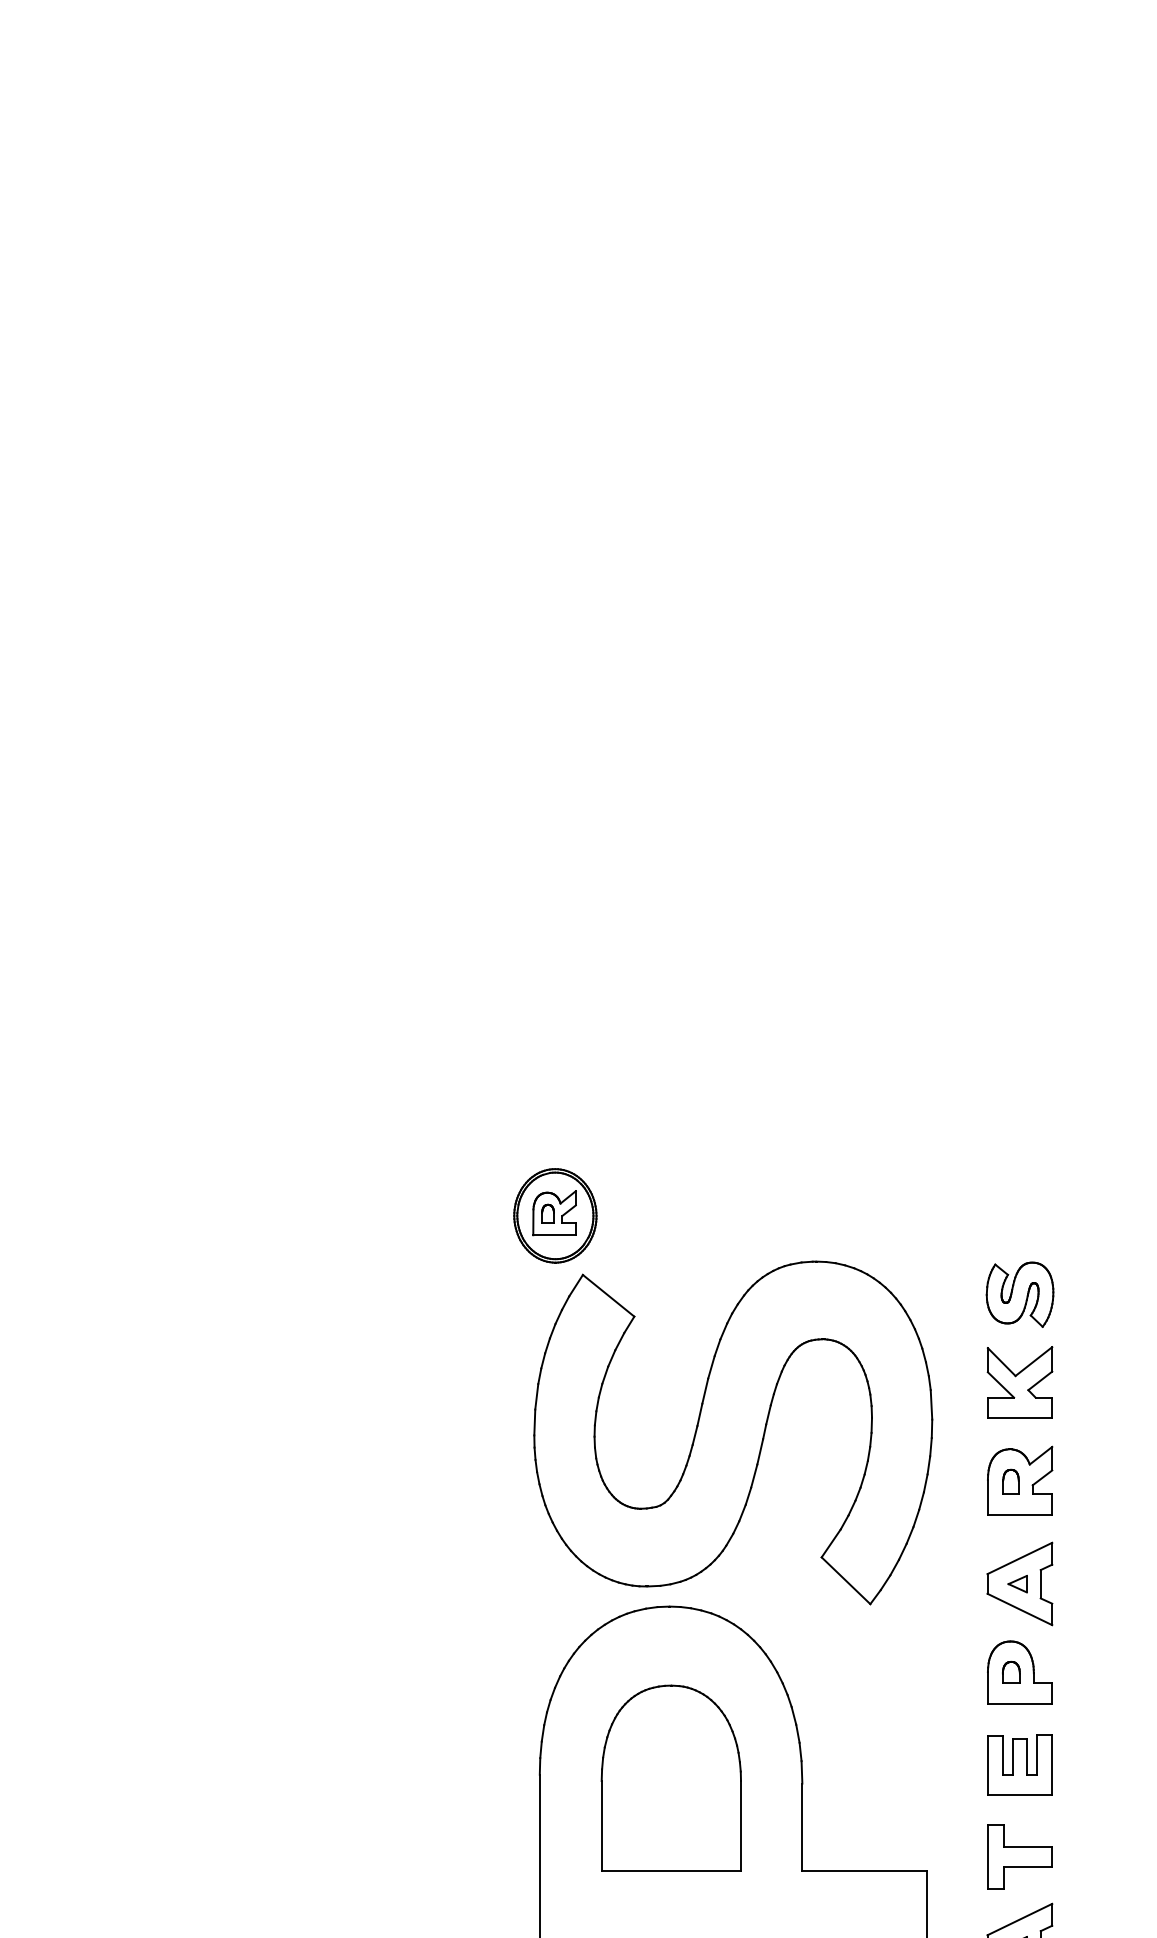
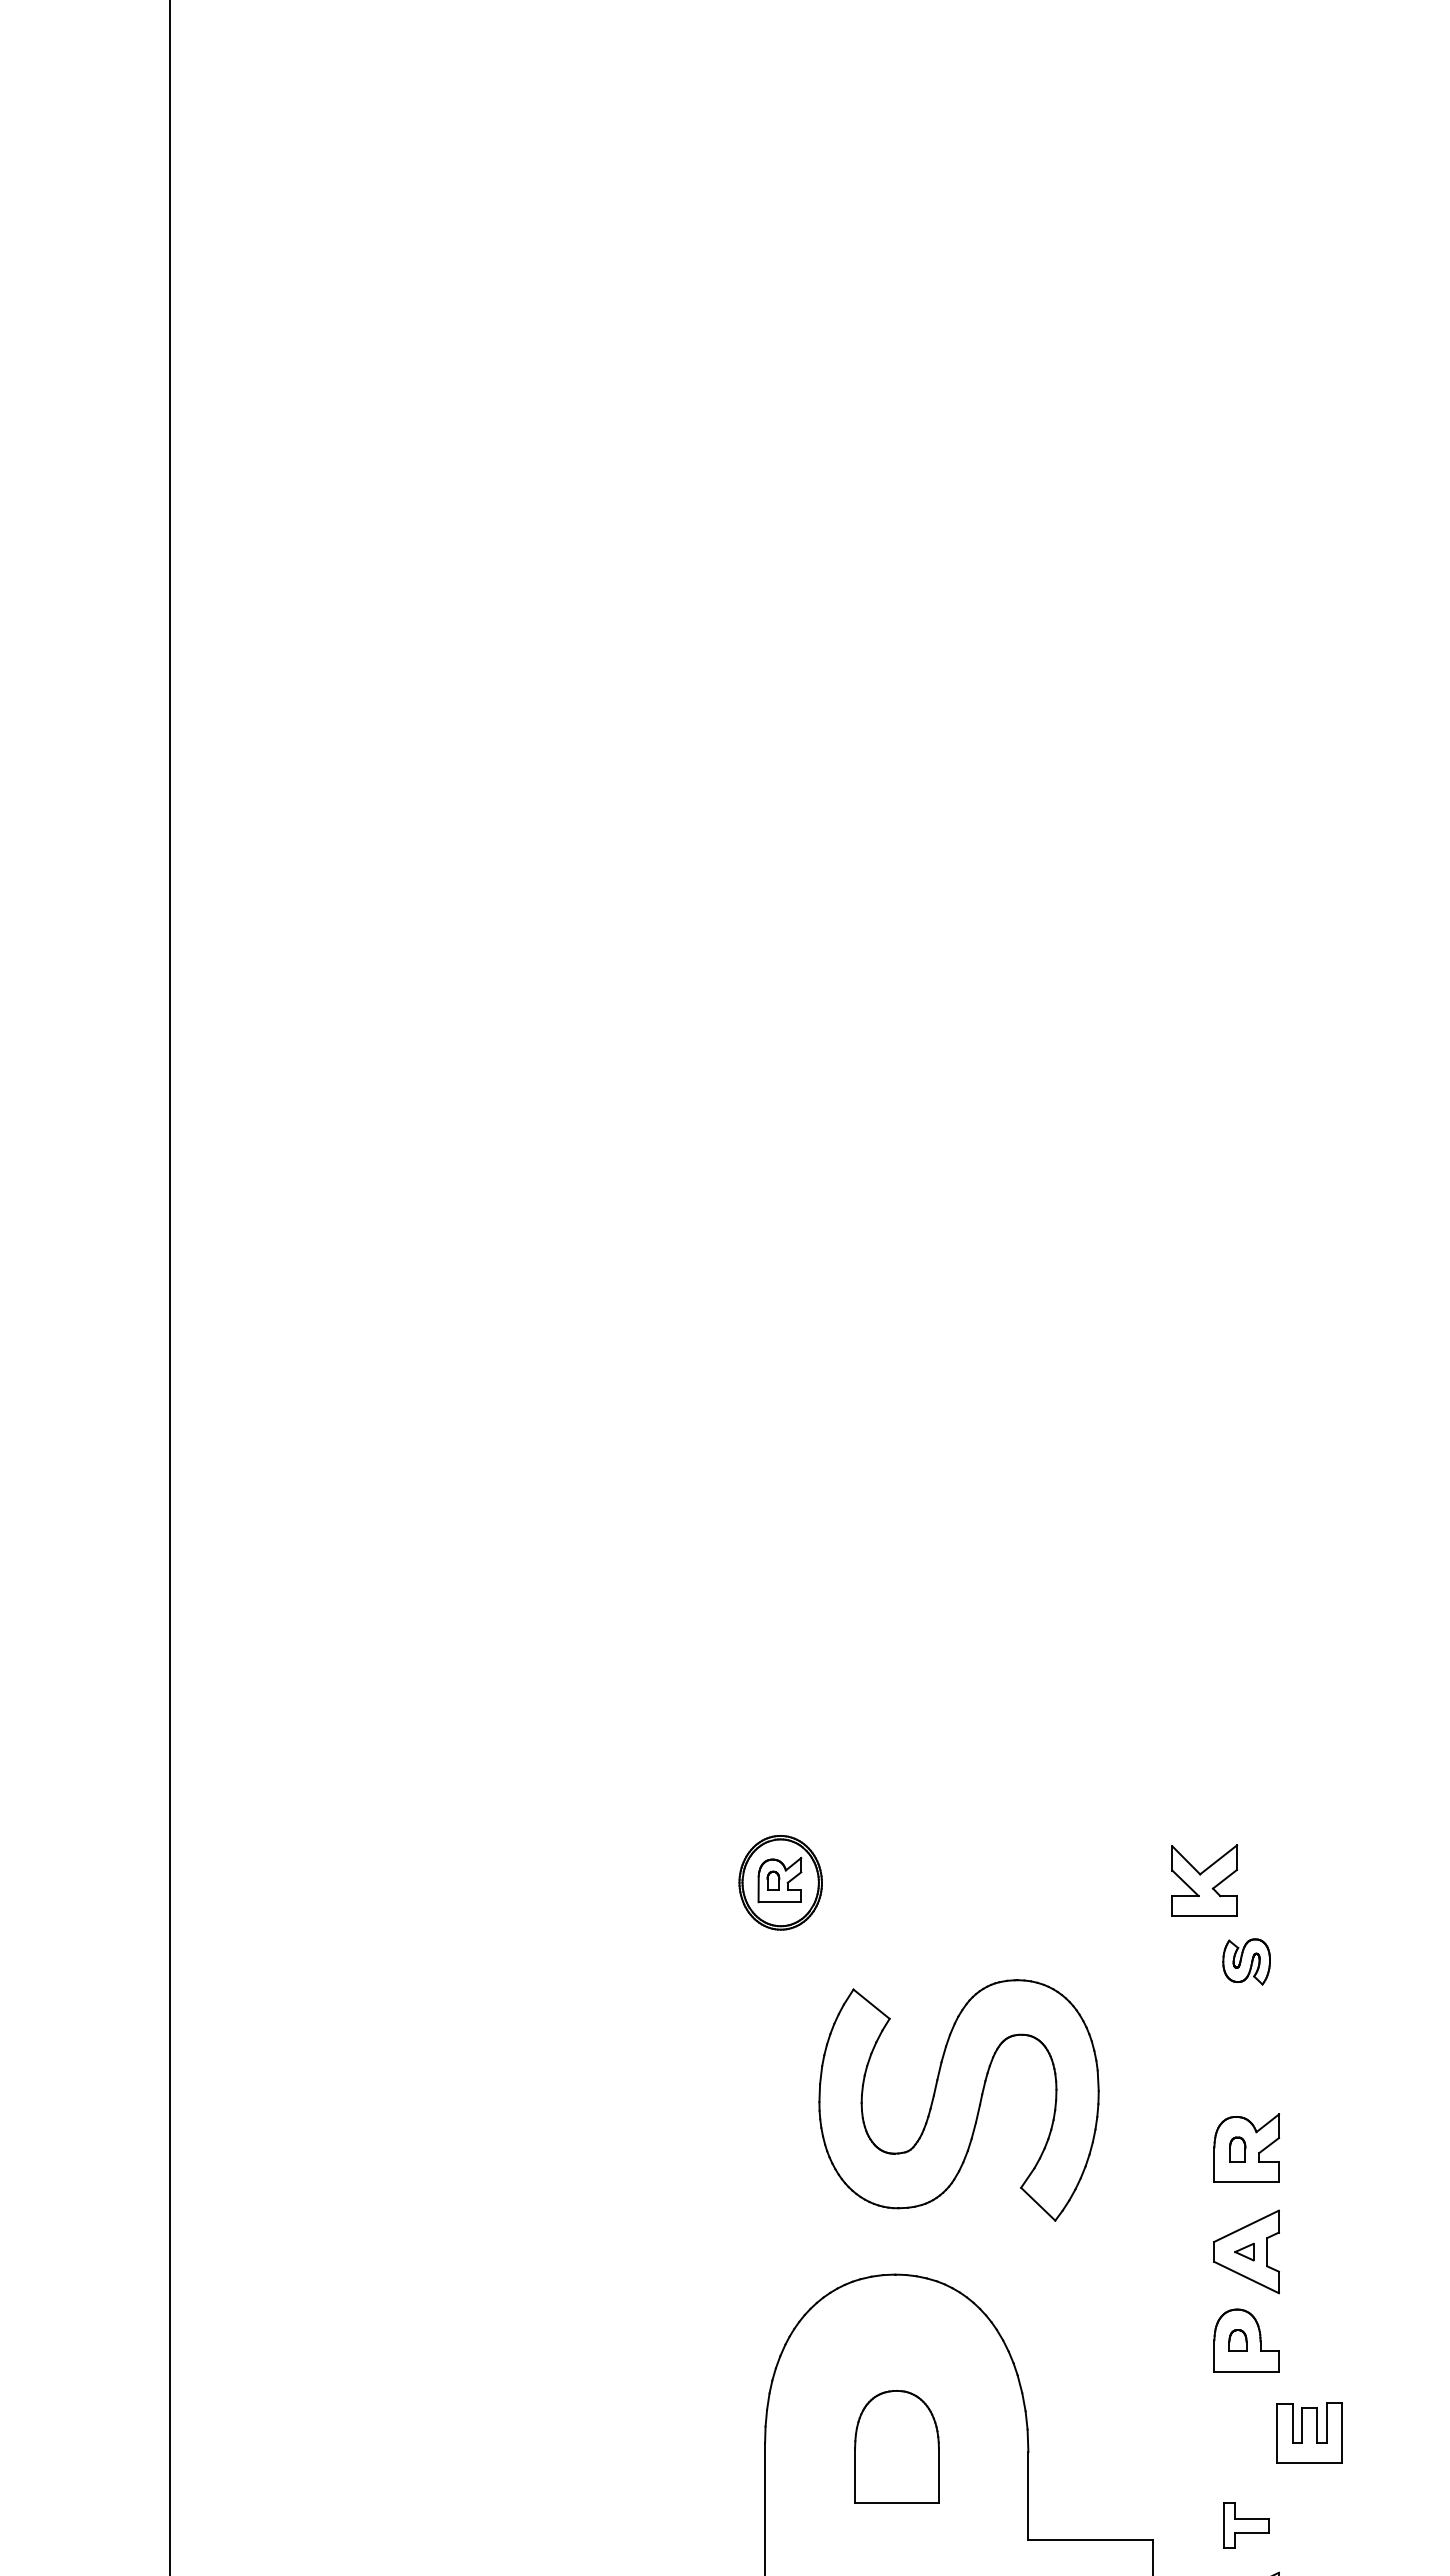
part: (1019, 1294) -> (1246, 1961), size x0.7
part: (1019, 1382) -> (1204, 1880), moved
part: (732, 1432) -> (958, 2100), size x0.7
part: (1019, 1764) -> (1309, 2432), moved
part: (670, 1778) -> (896, 2446), size x0.6
part: (1019, 1856) -> (1246, 2525), size x0.7

